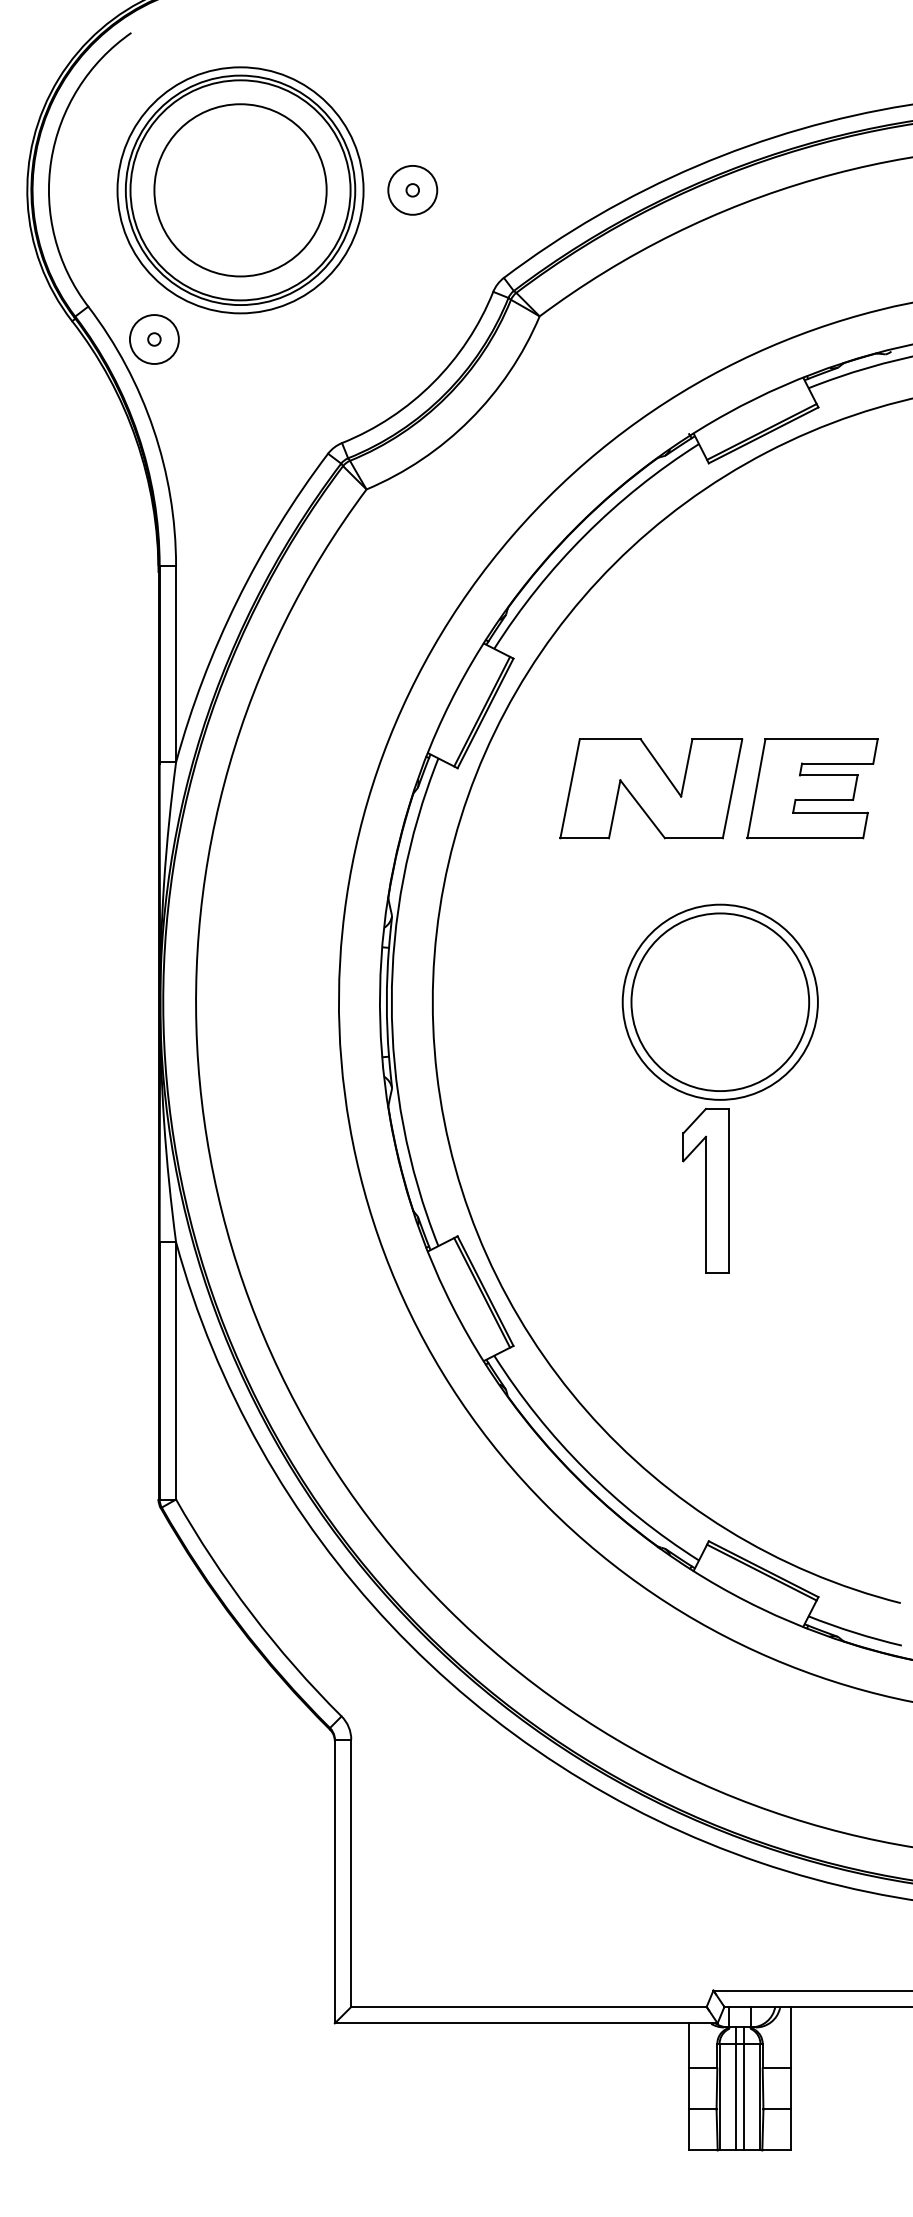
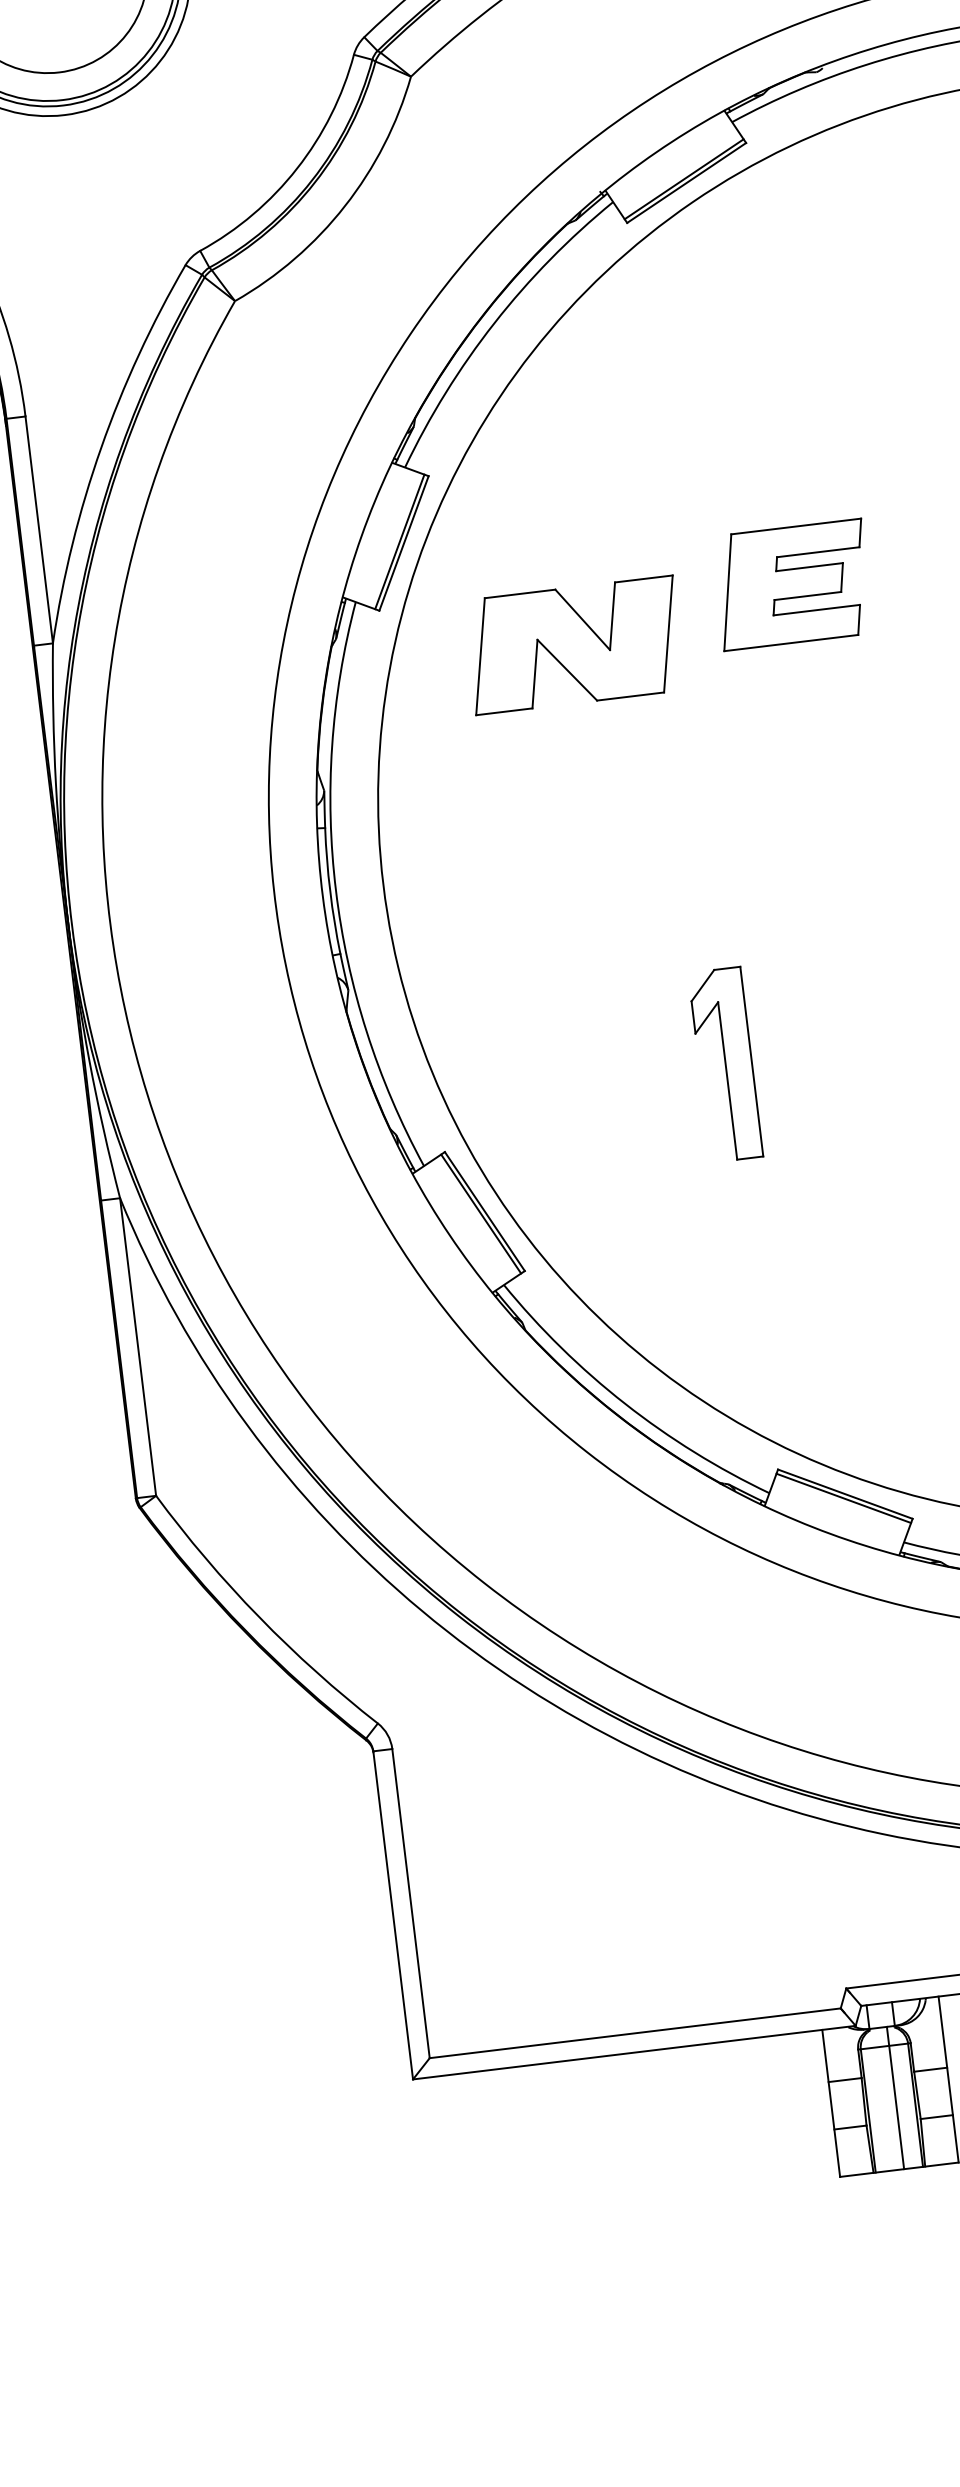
part: (651, 788) -> (574, 644), moved
part: (719, 1001) -> (714, 843), removed
line: (735, 2088) -> (885, 2098), removed

